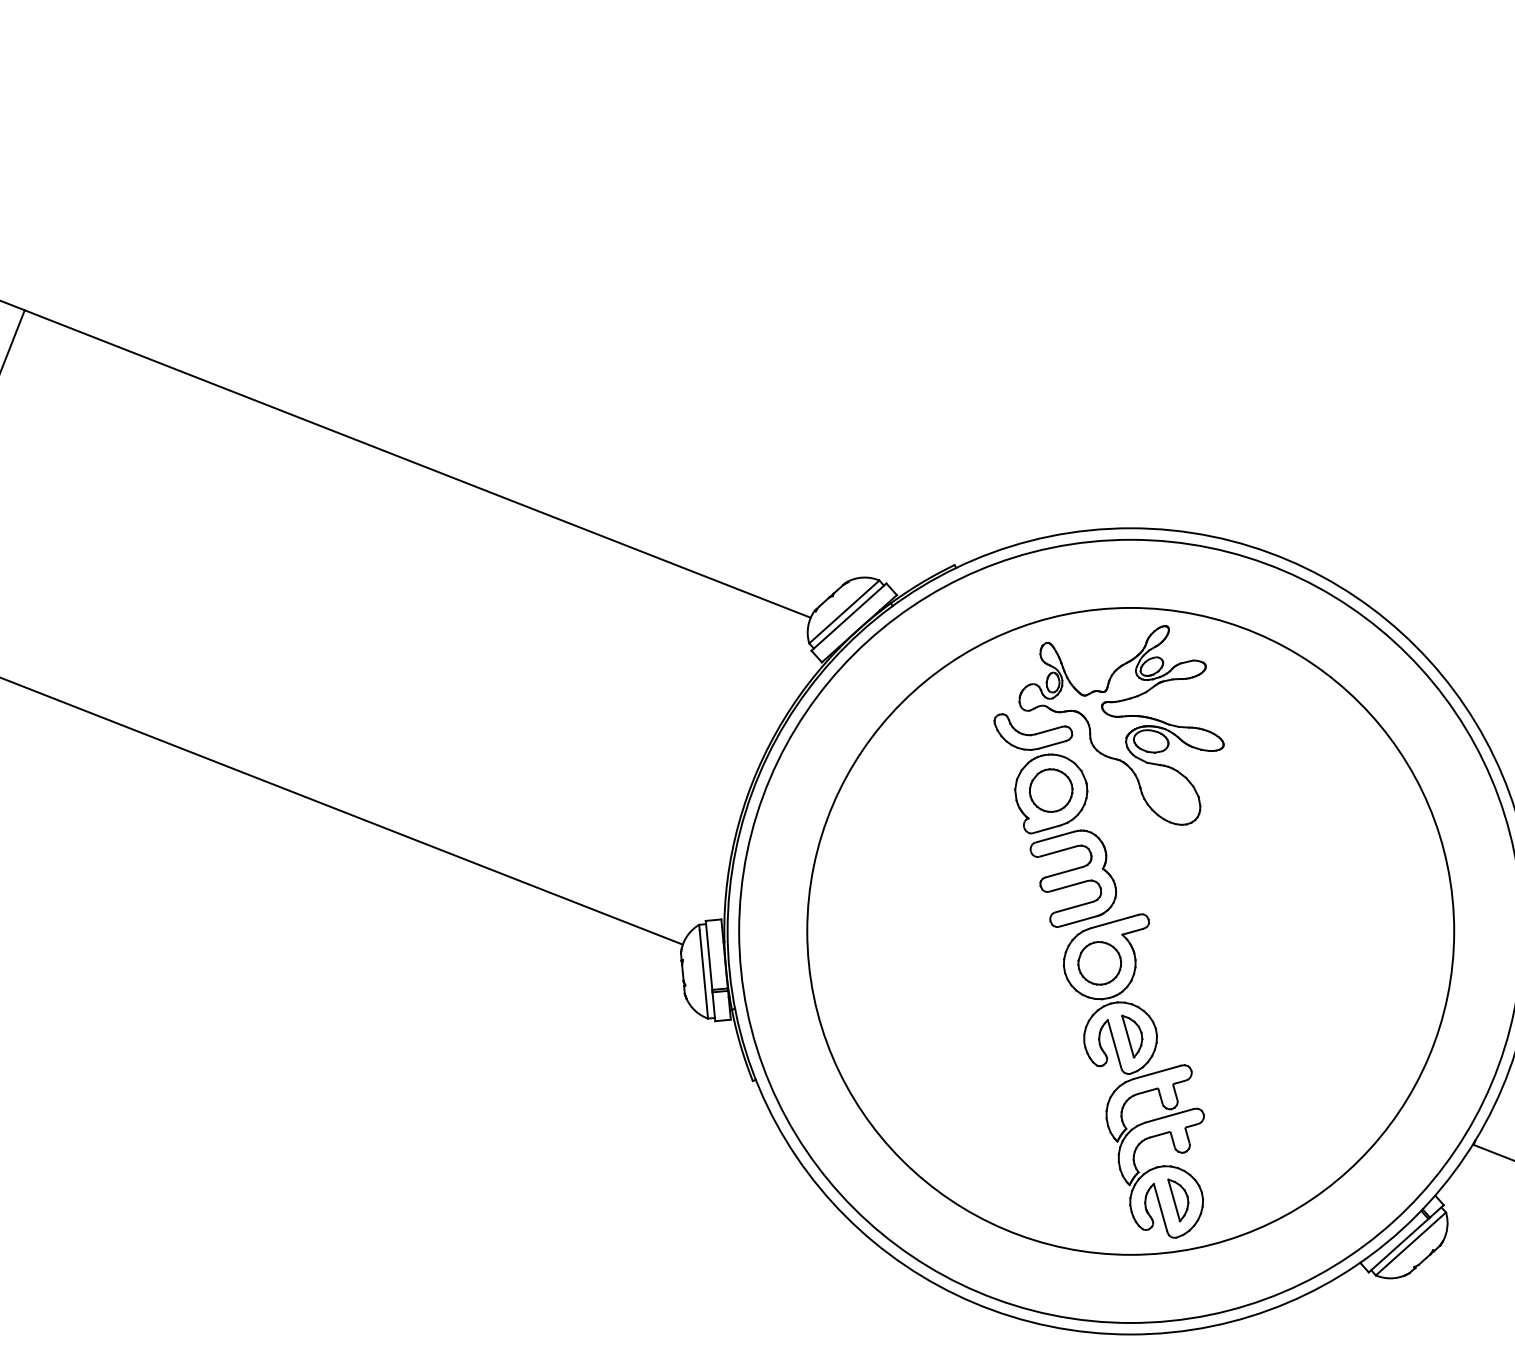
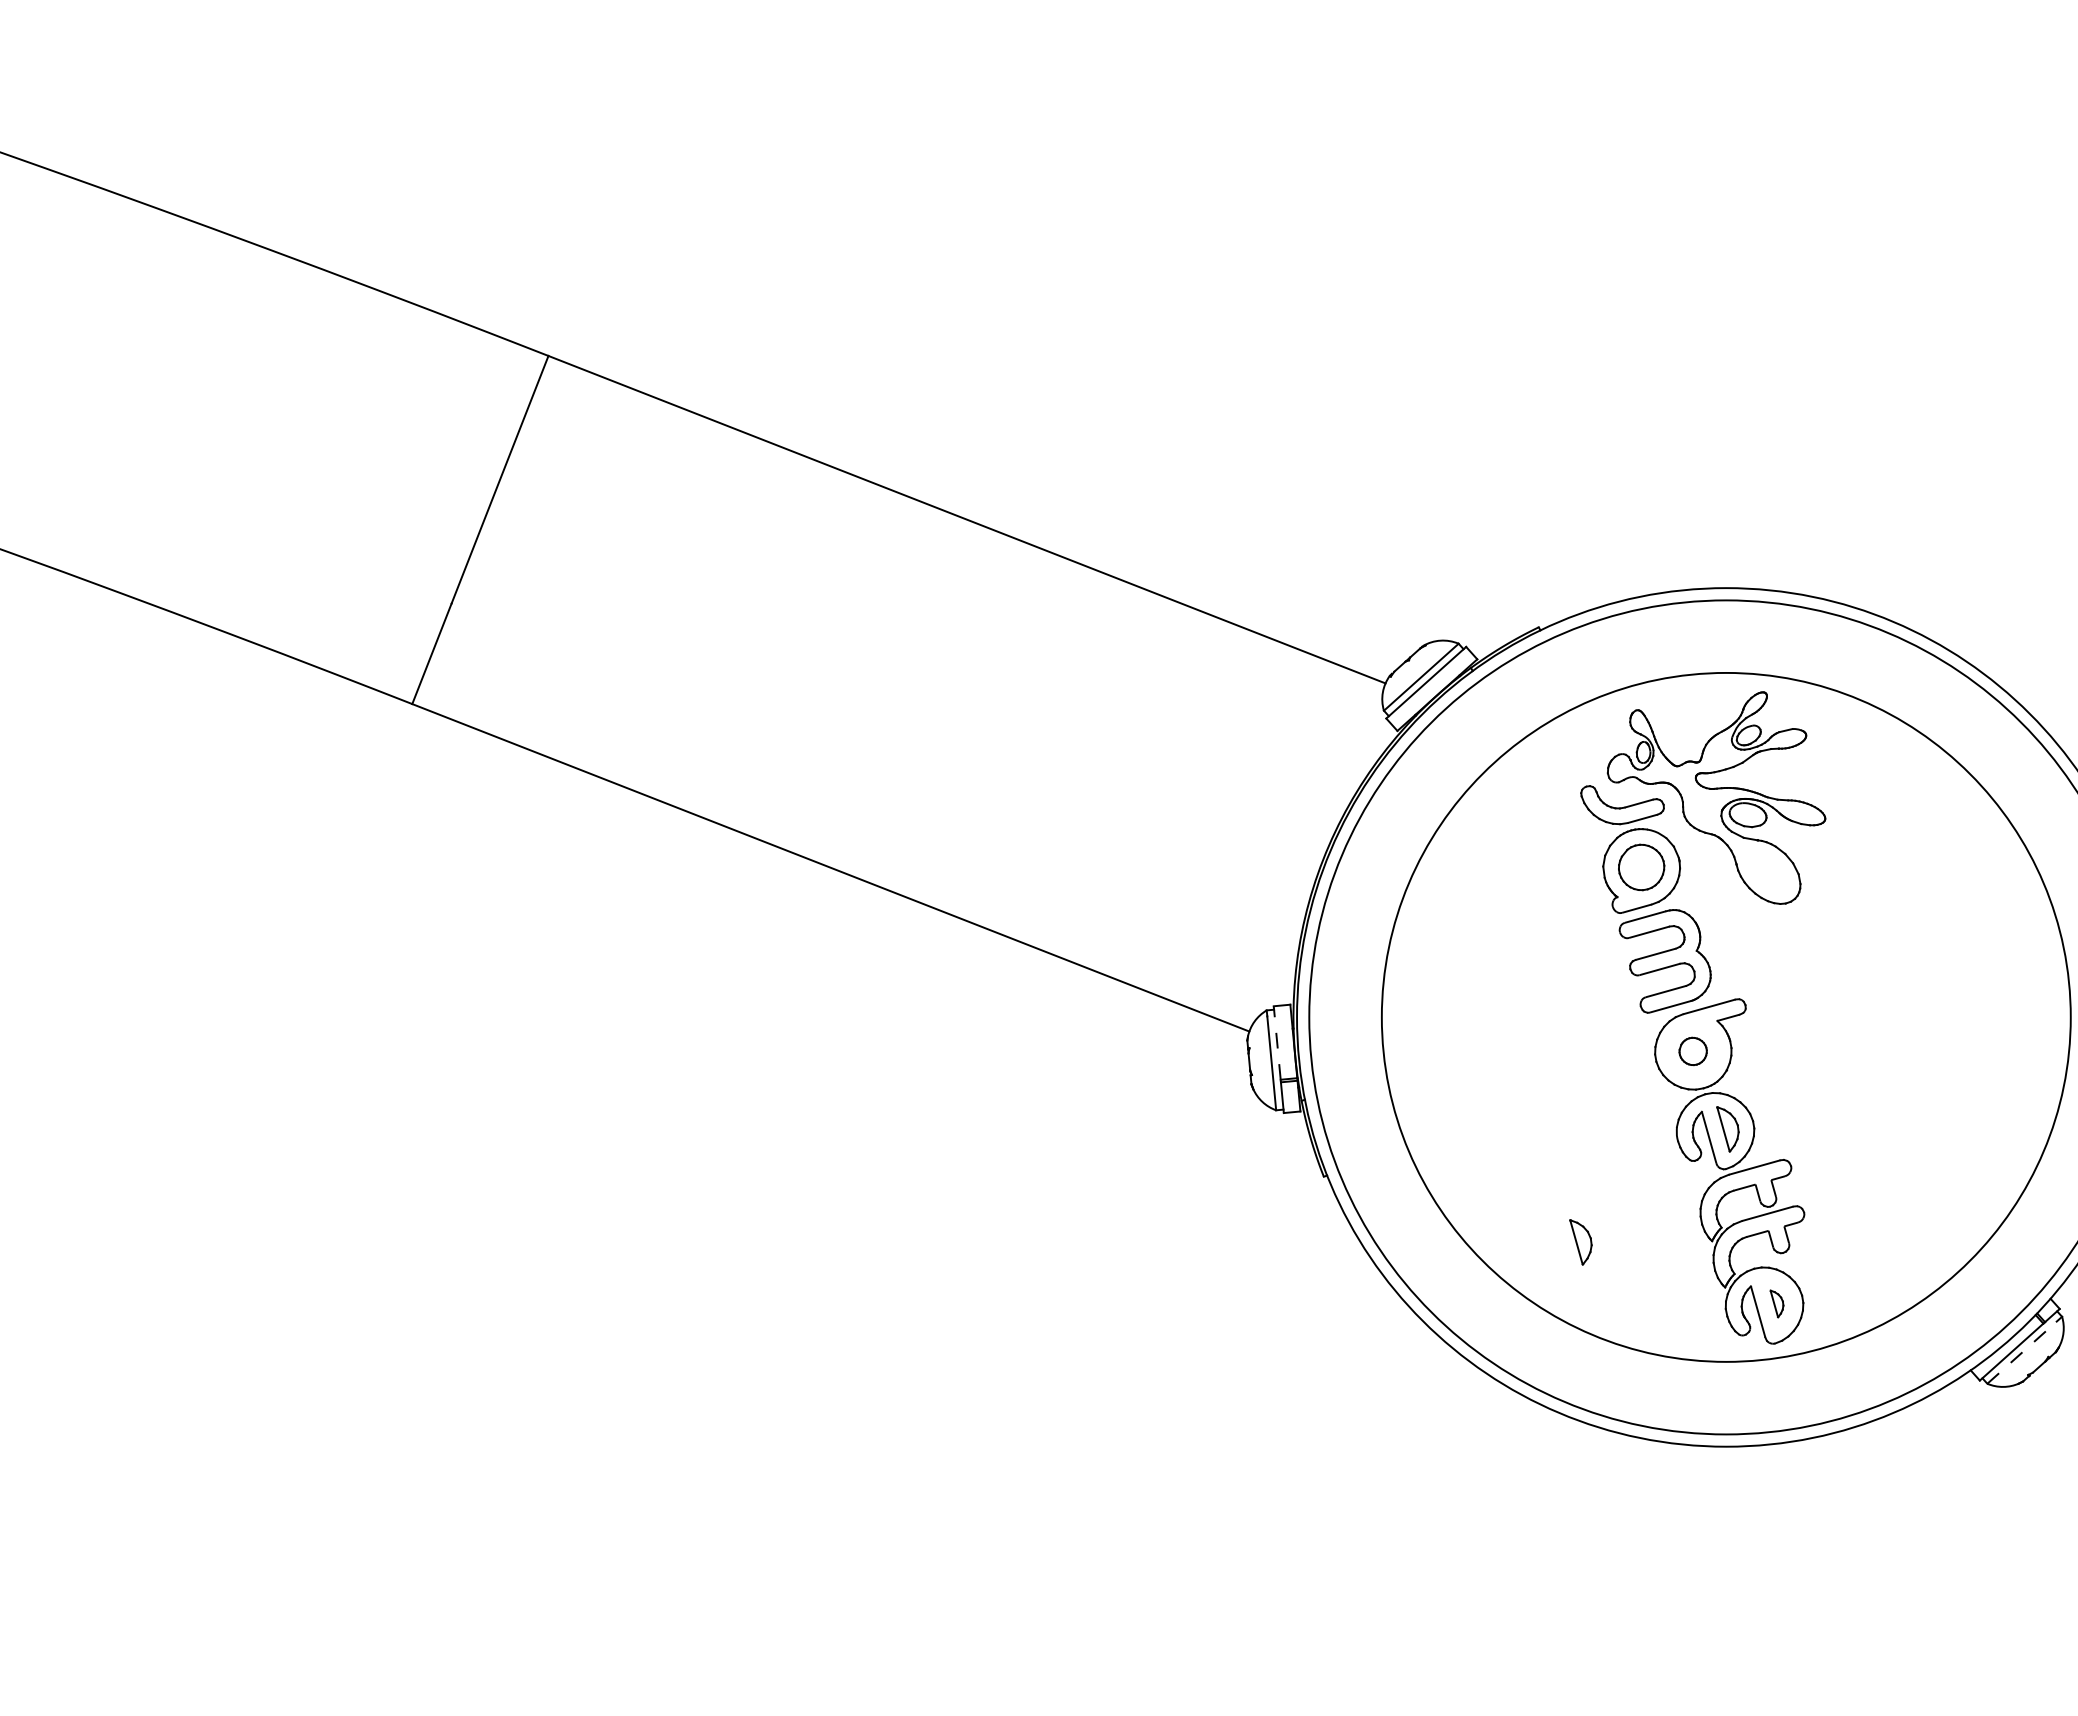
line: (709, 955) -> (1277, 1043), solid -> dashed
part: (1098, 963) -> (1692, 1051), size x0.6
part: (993, 1142) -> (1580, 1242), added
part: (1177, 1200) -> (1776, 1303), size x0.6
line: (1408, 1246) -> (2022, 1352), solid -> dashed

